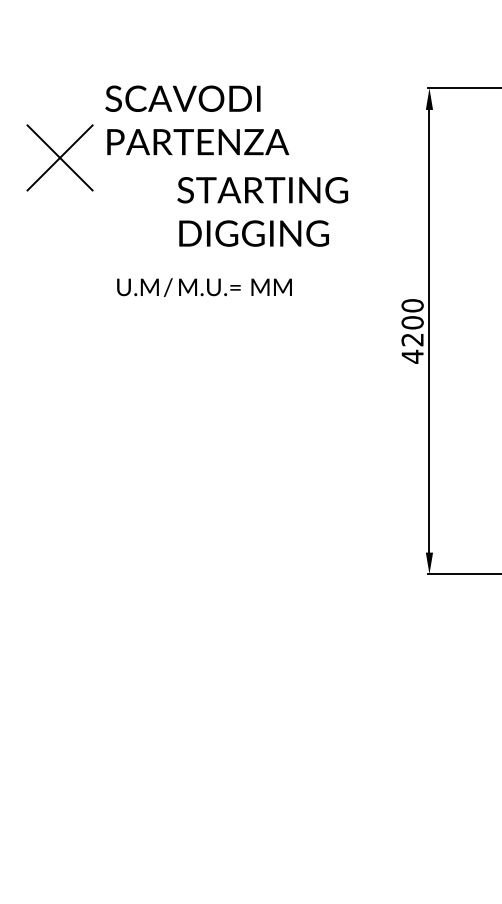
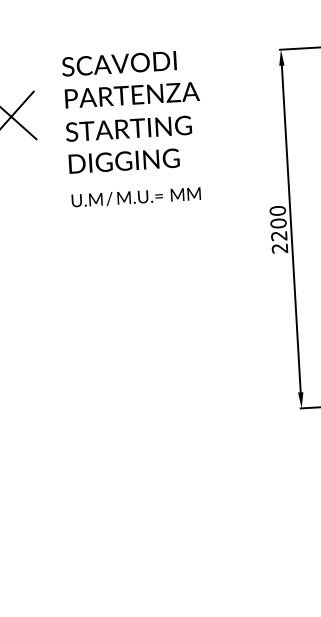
text: (197, 120) -> (130, 79), moved
text: (262, 211) -> (129, 144), moved
text: (204, 287) -> (136, 197), moved
text: (412, 356) -> (279, 248), 4200 -> 2200

